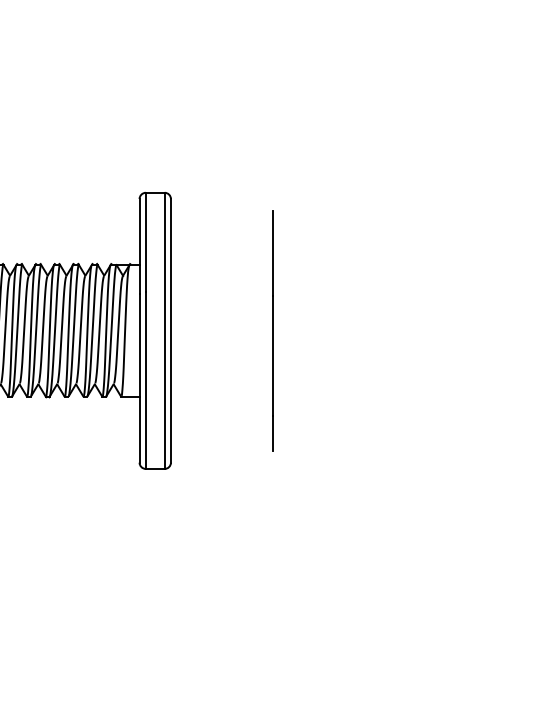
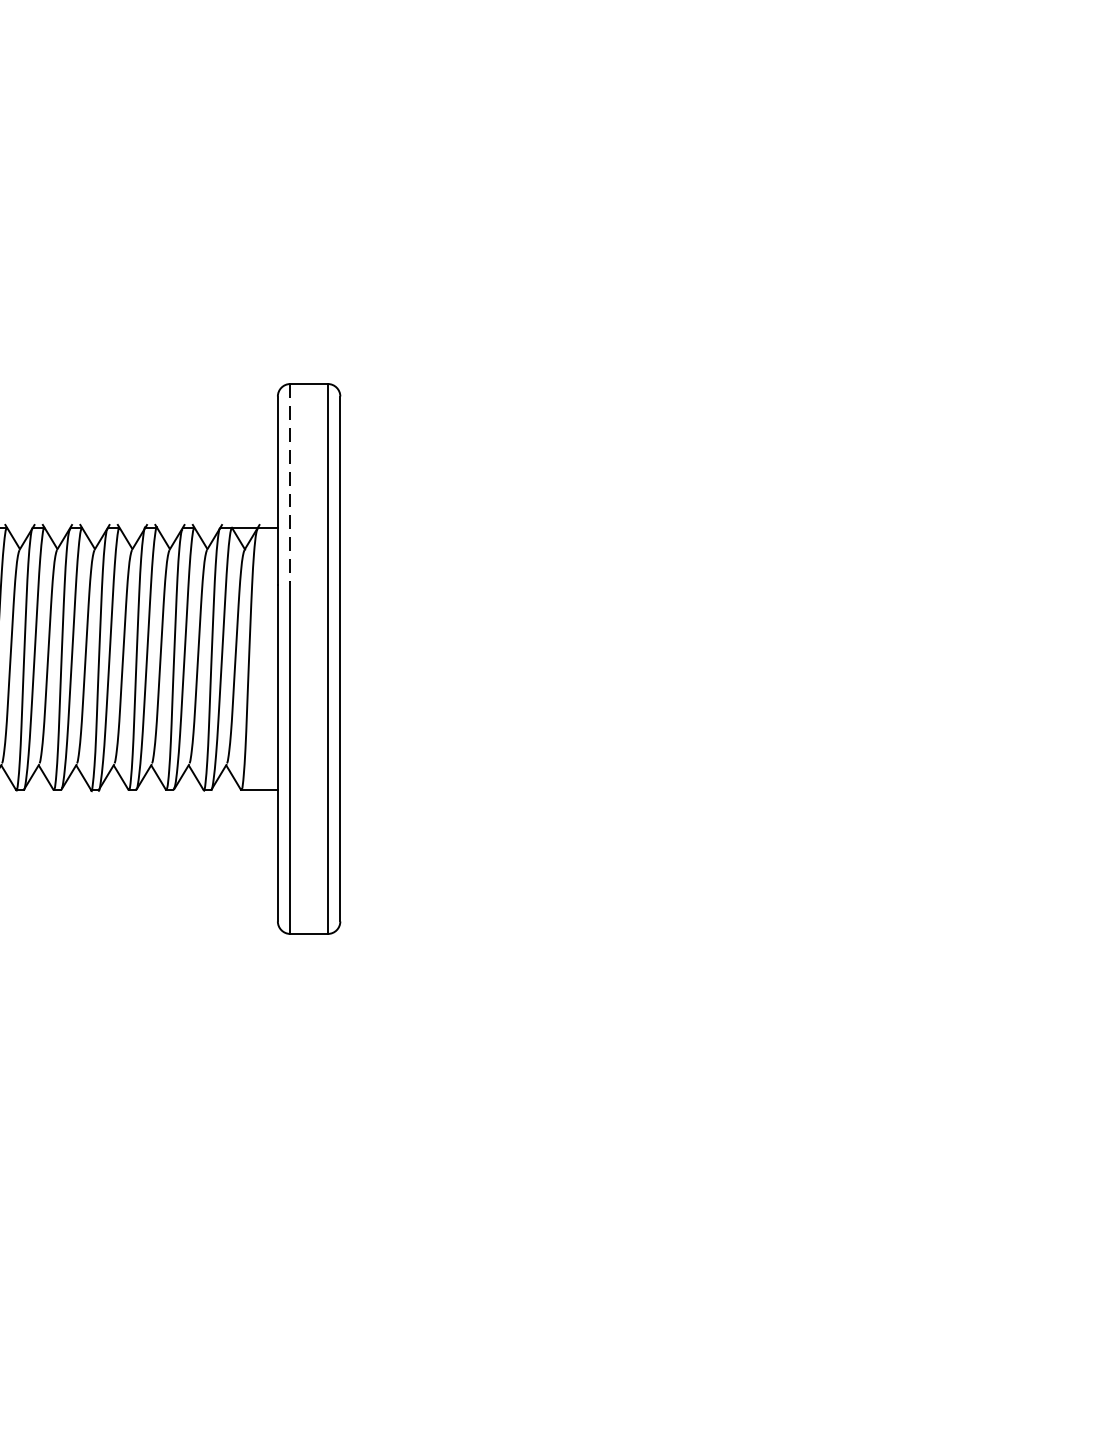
line: (145, 242) -> (289, 482), solid -> dashed
line: (272, 330) -> (542, 658), removed

